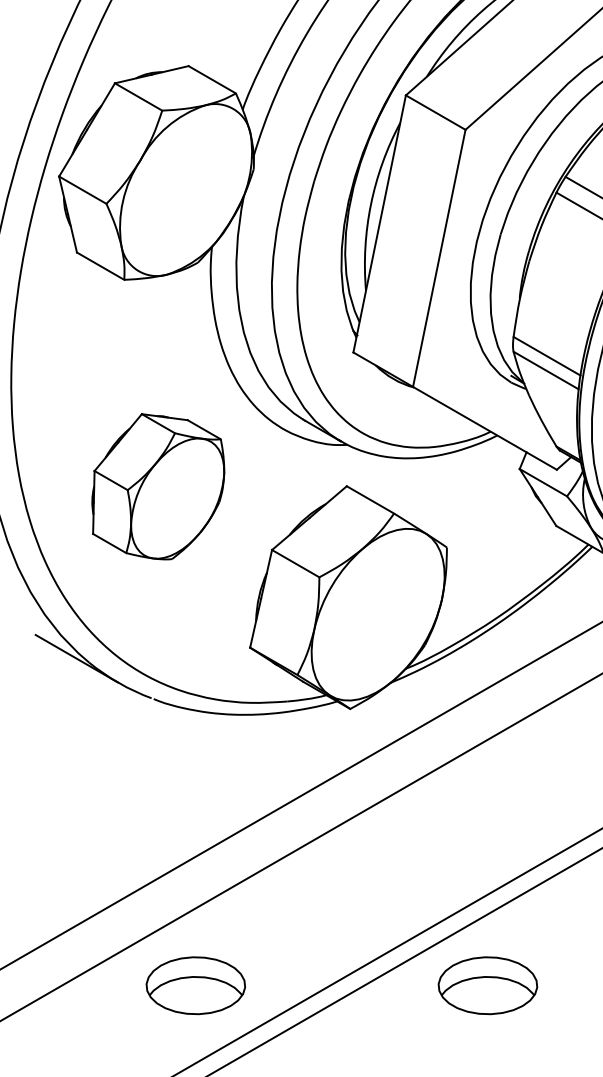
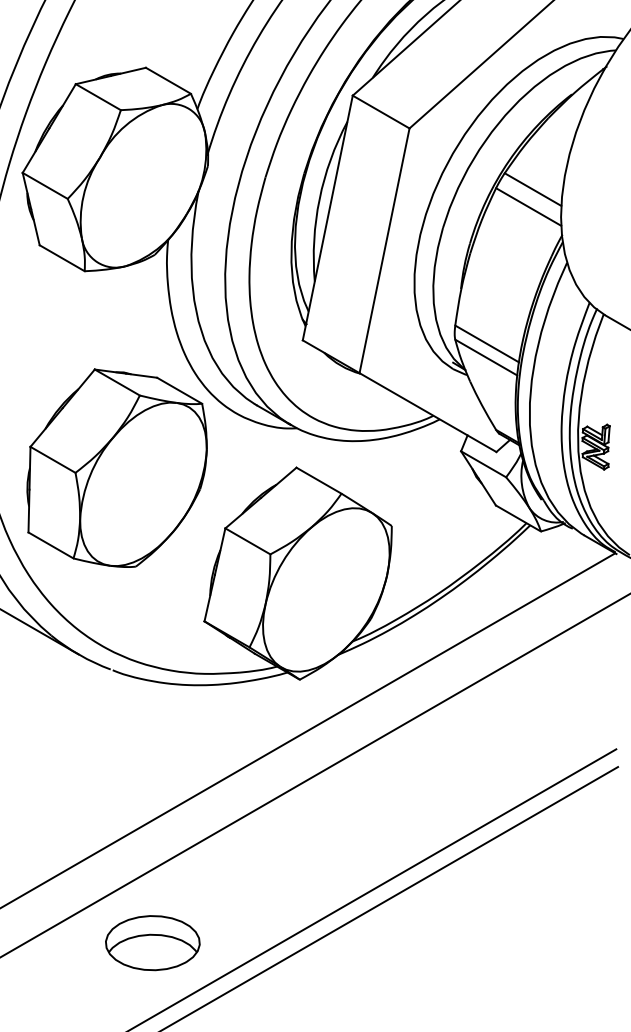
part: (157, 486) -> (116, 467), size x1.43
part: (487, 986) -> (430, 943), removed

